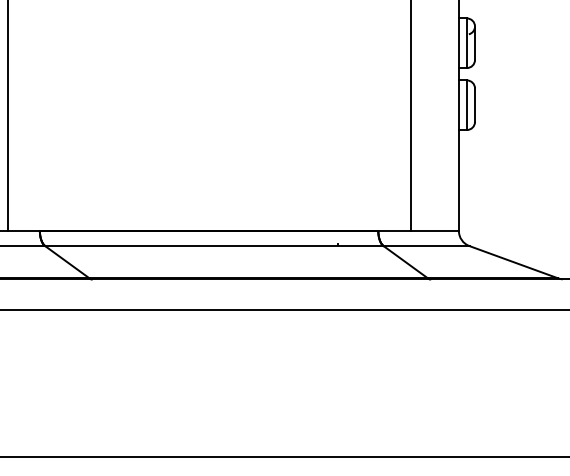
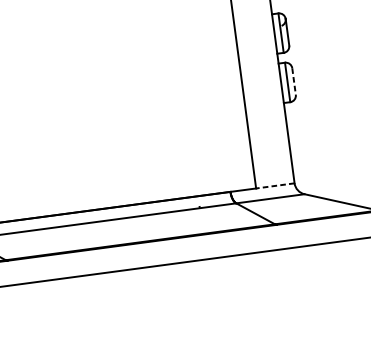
line: (475, 105) -> (294, 81), solid -> dashed
line: (434, 230) -> (275, 185), solid -> dashed

